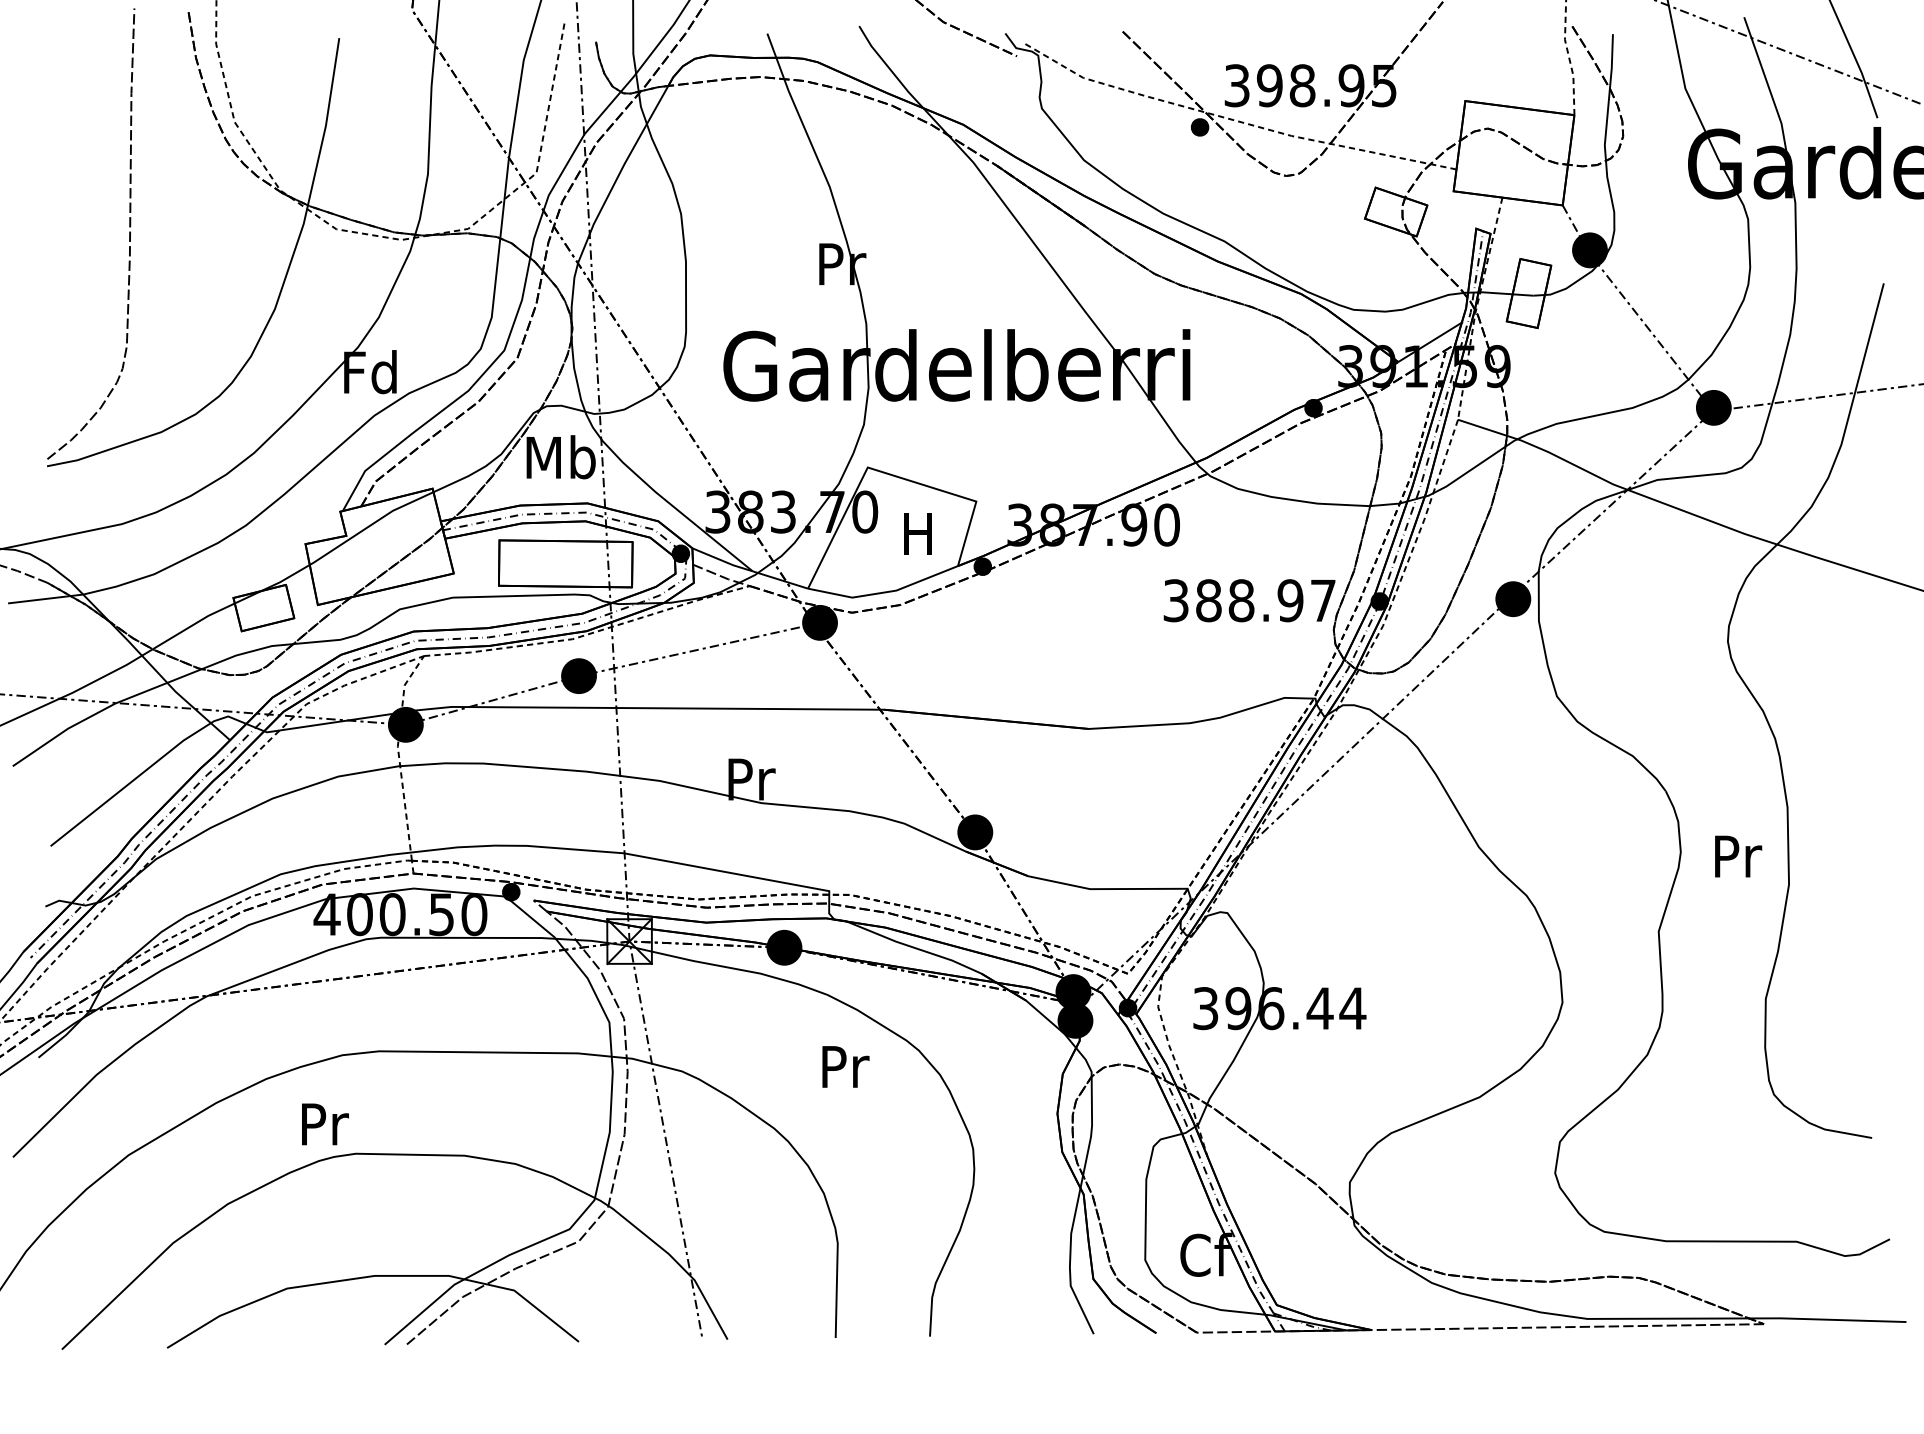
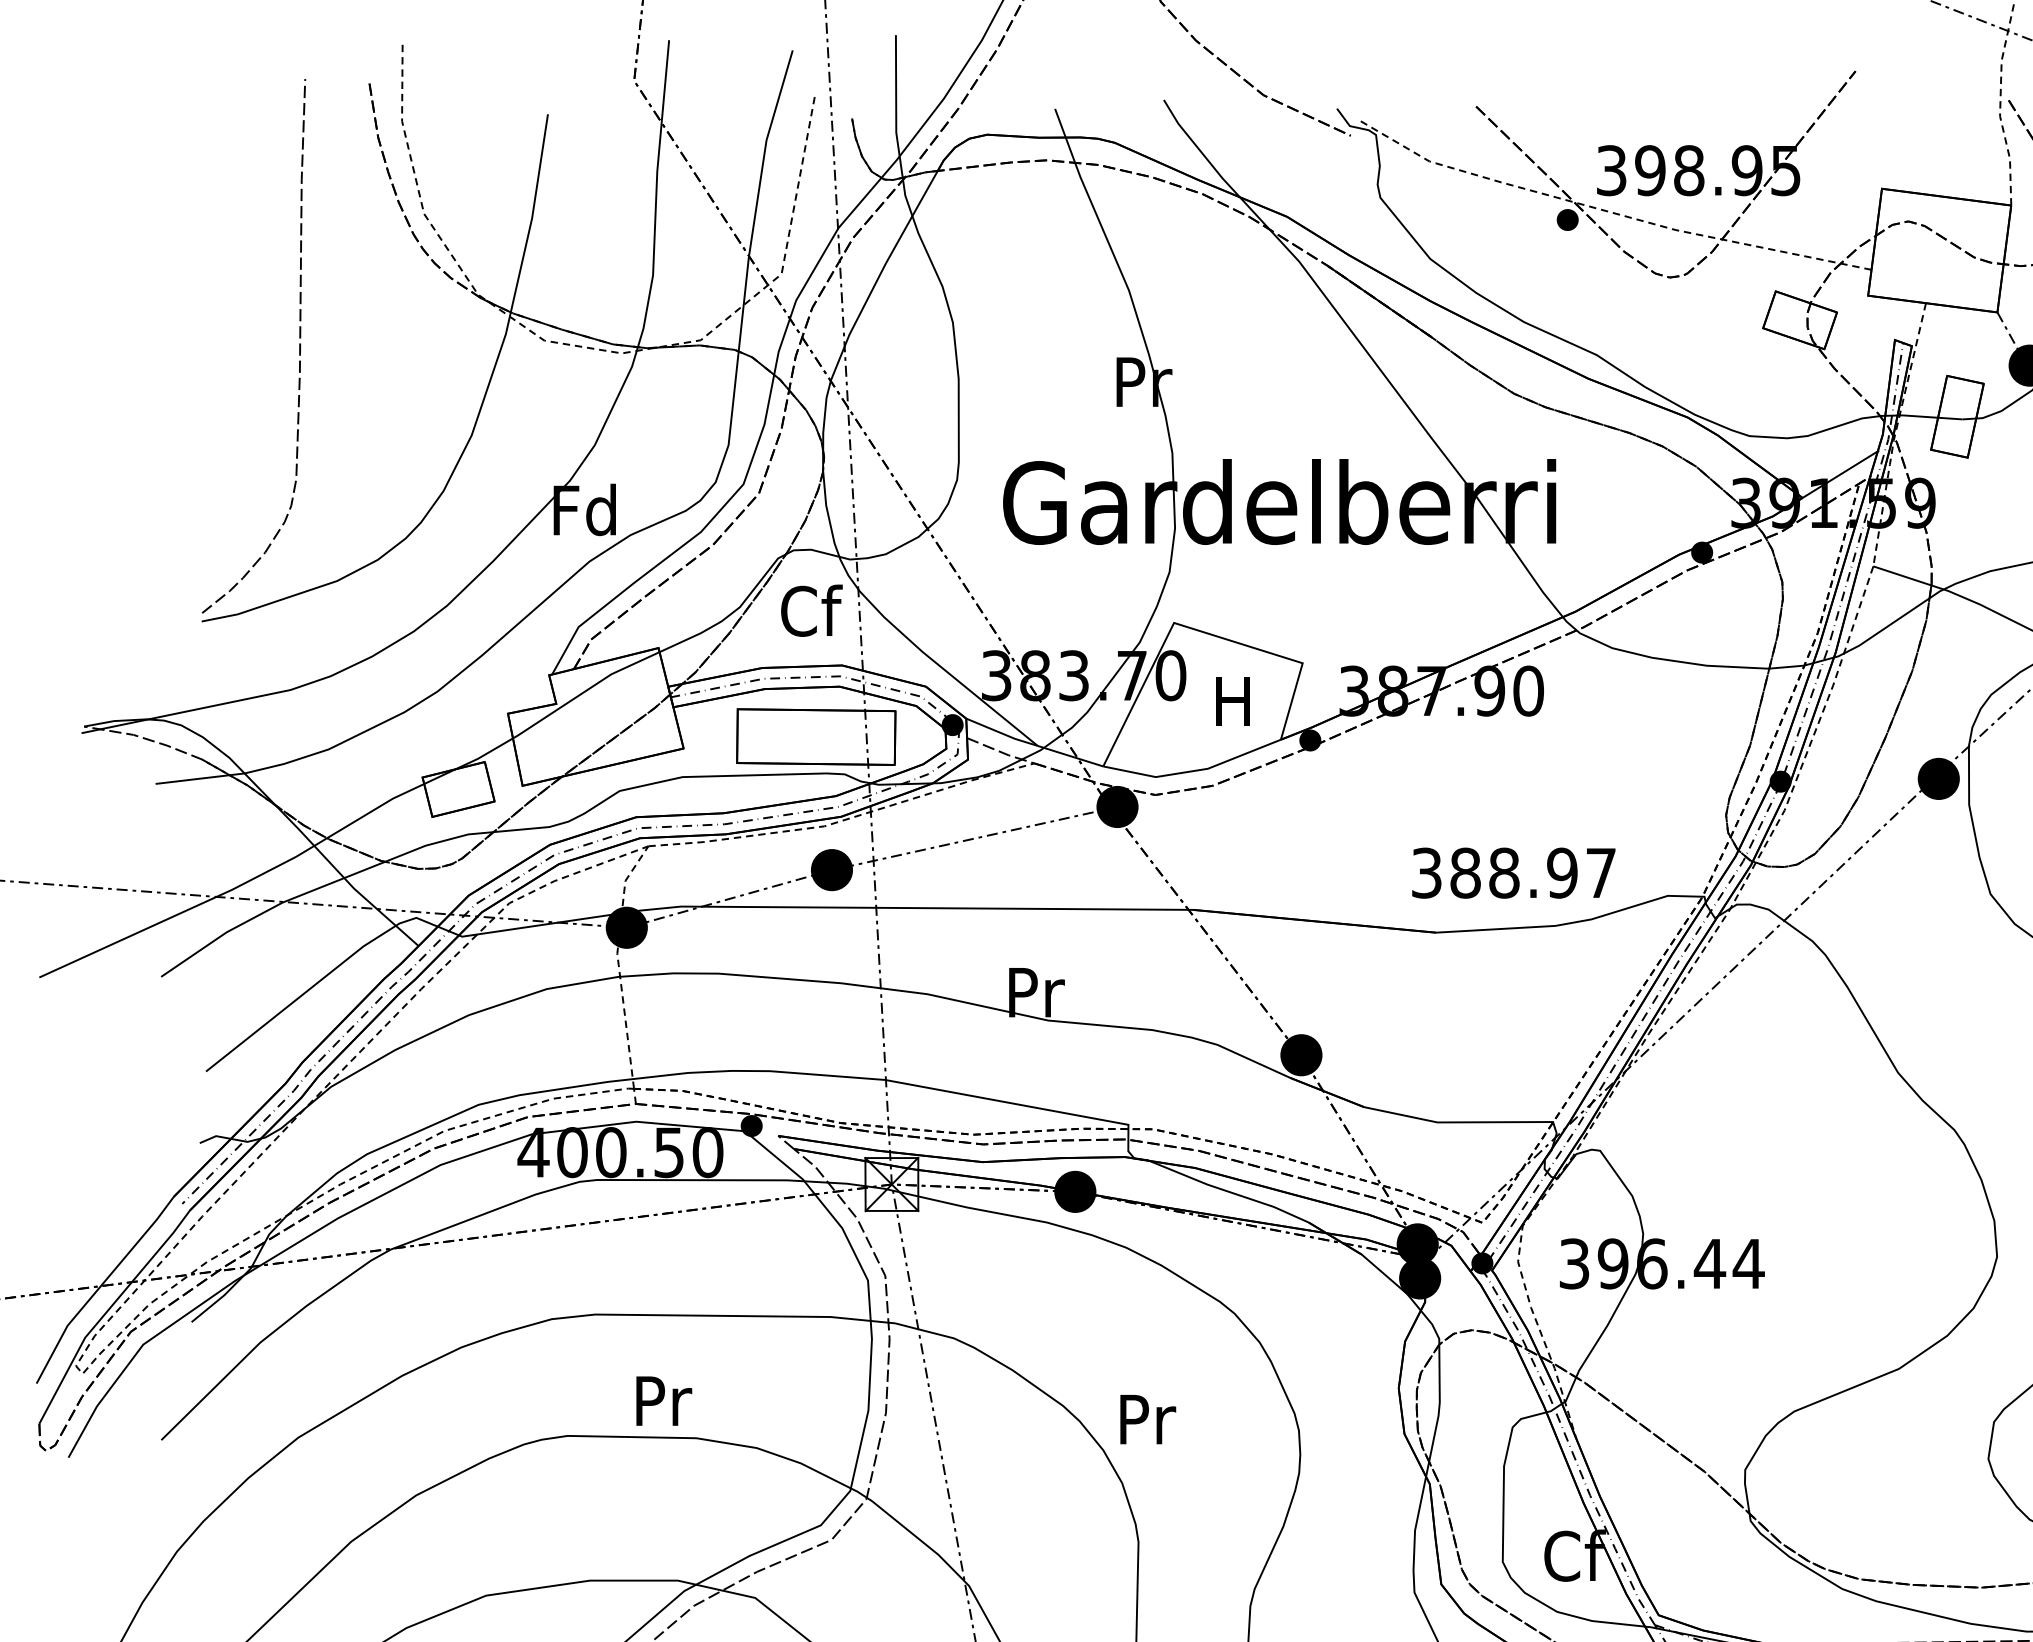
text: (560, 457) -> (810, 611), Mb -> Cf
text: (1249, 600) -> (1513, 872), moved
text: (845, 1066) -> (1147, 1419), moved
text: (325, 1124) -> (664, 1401), moved

